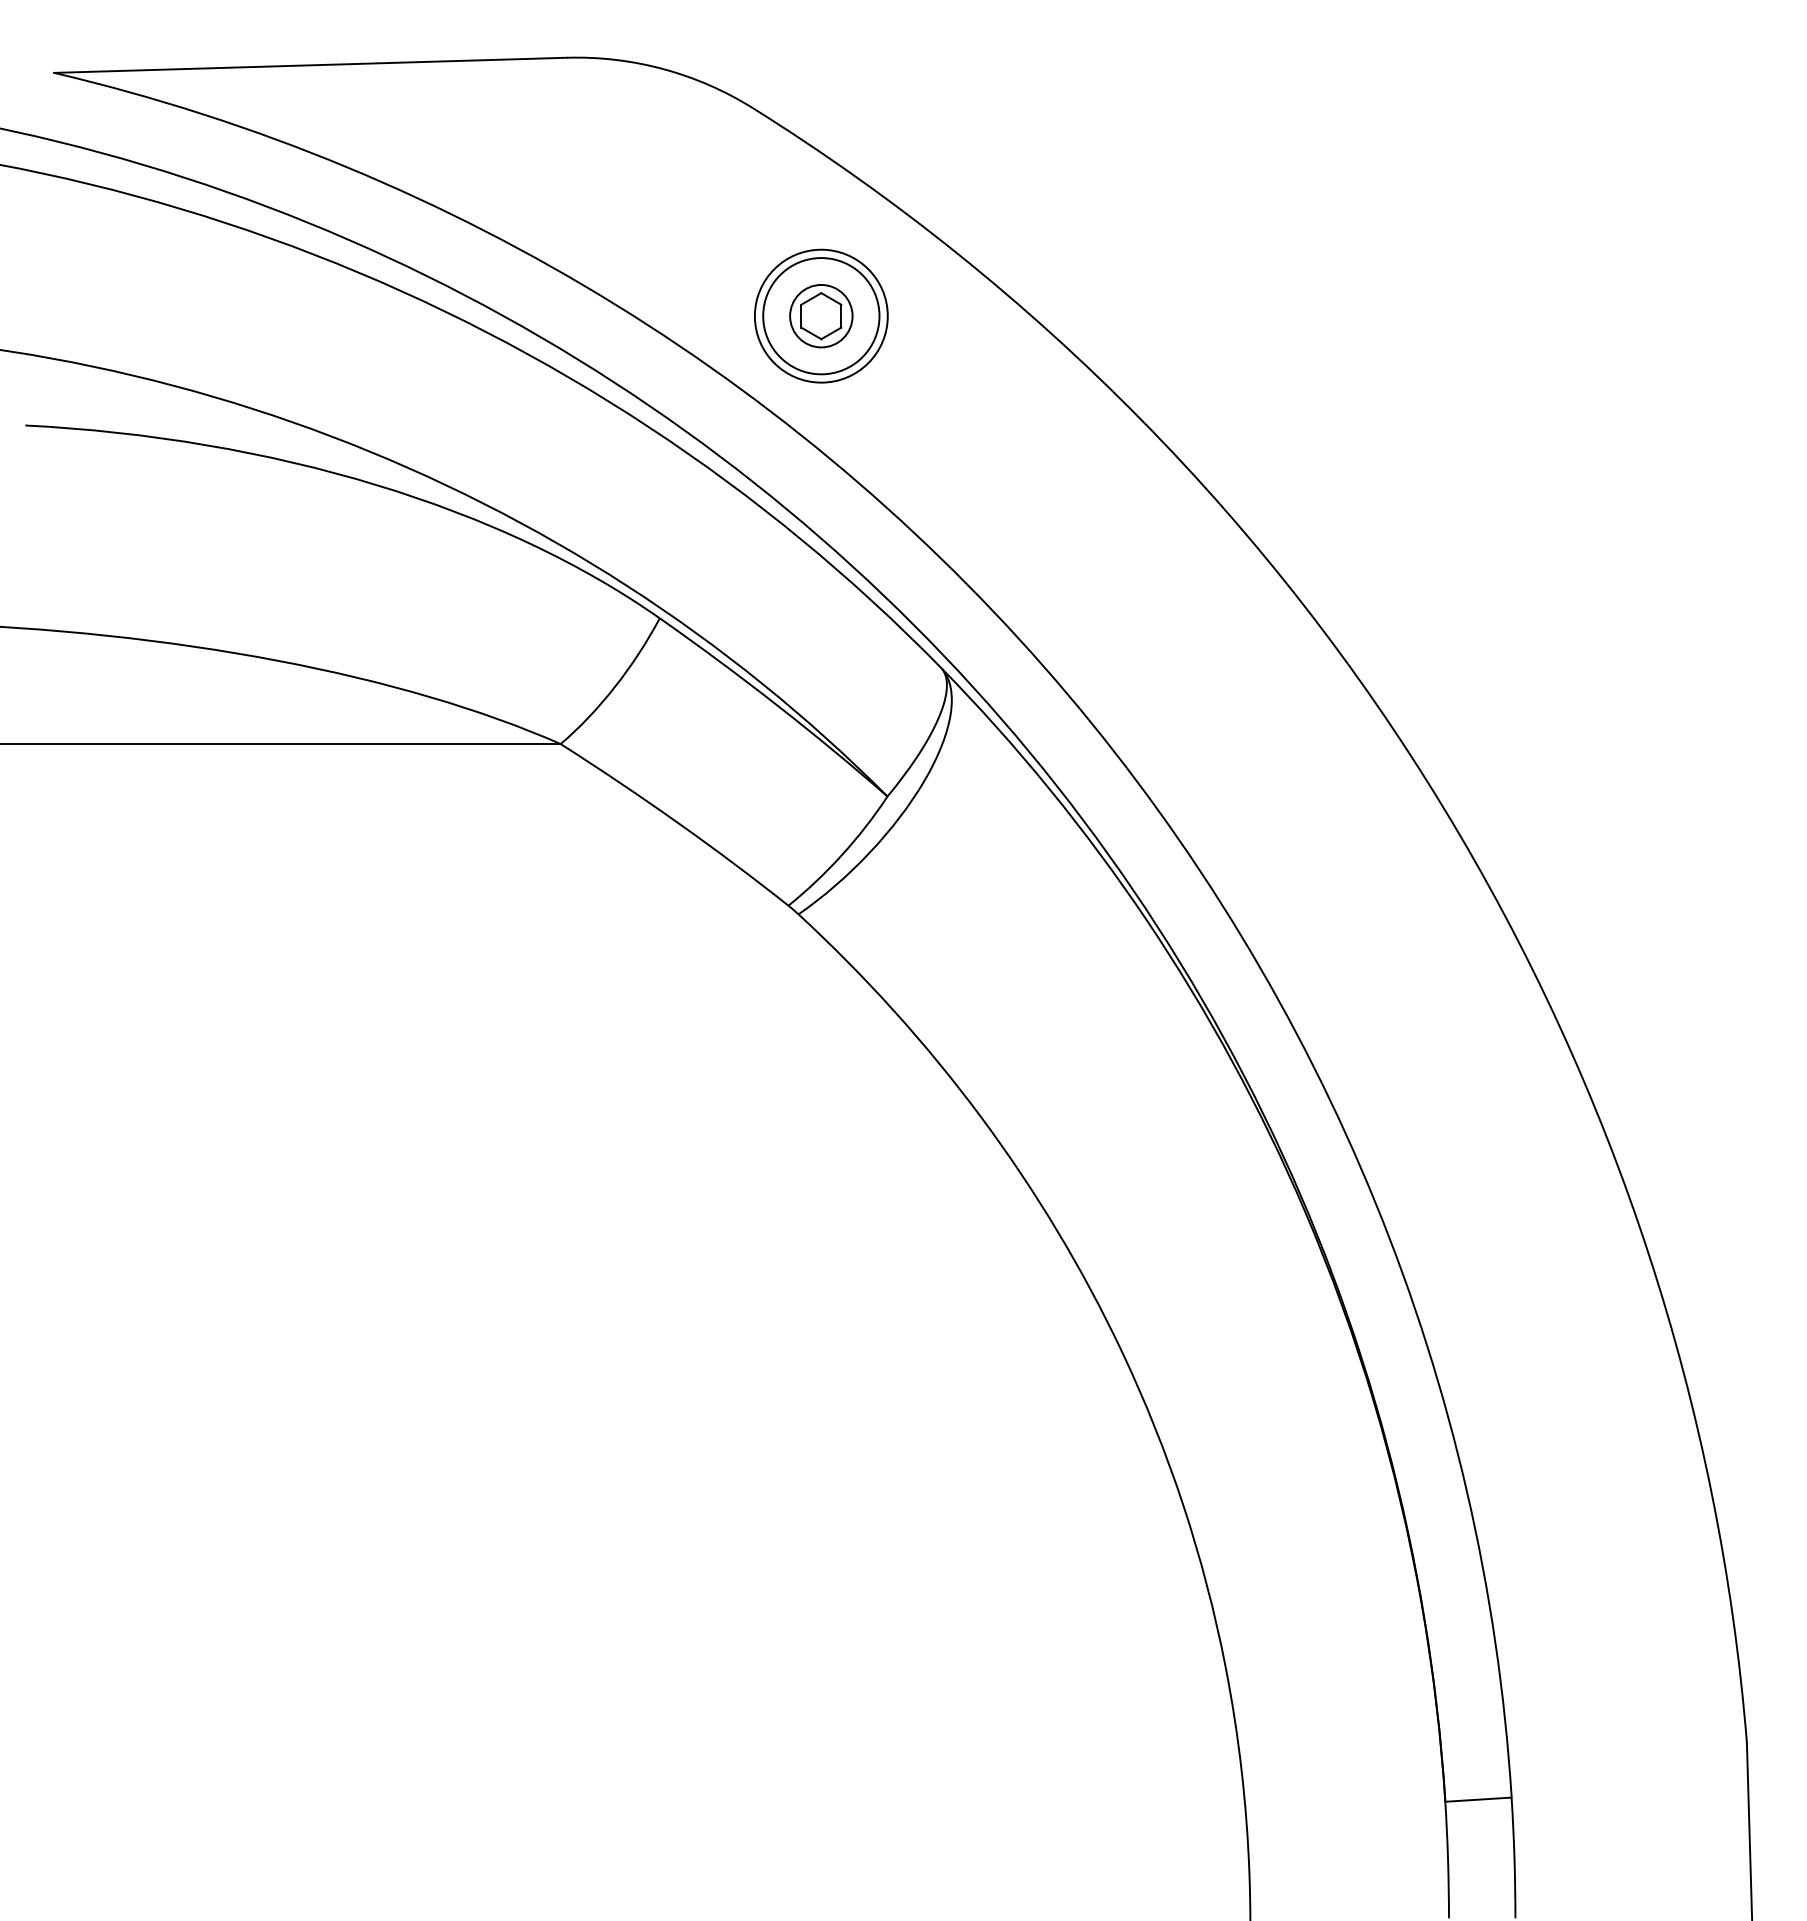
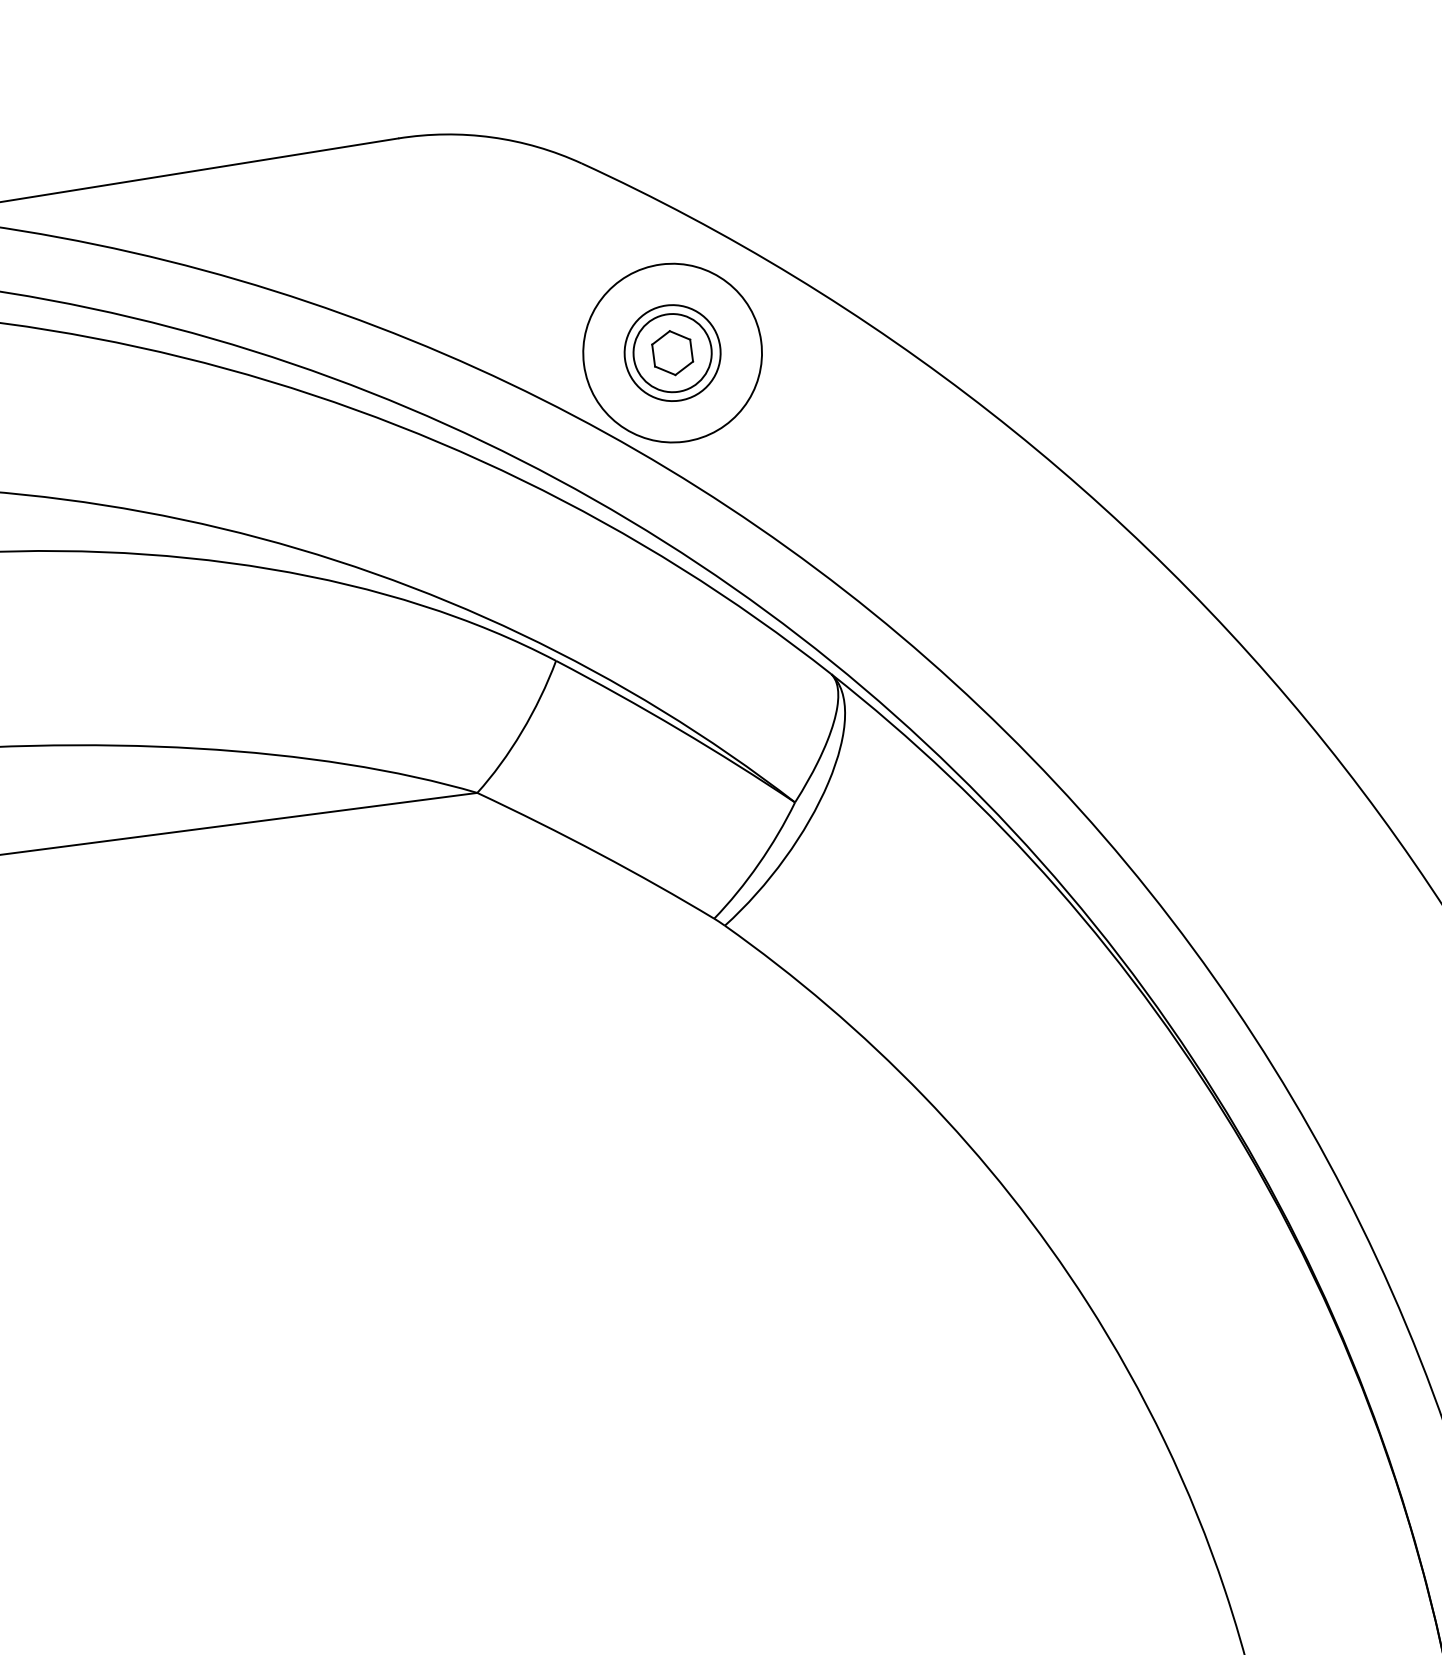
circle: (820, 315) -> (671, 352), size x1.4
circle: (821, 315) -> (672, 352), size x1.6
circle: (821, 316) -> (672, 353), size x0.7

